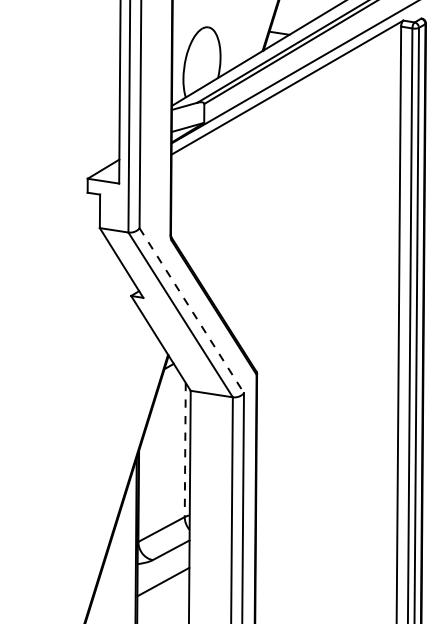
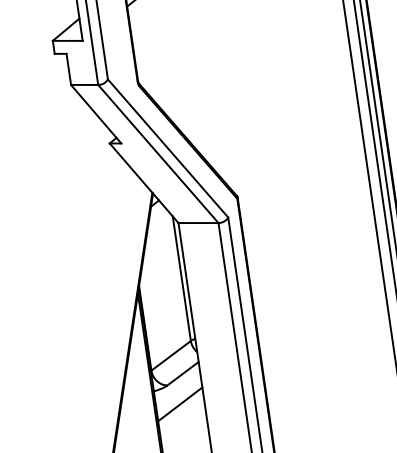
line: (191, 310) -> (167, 148), dashed -> solid
line: (185, 450) -> (182, 279), dashed -> solid

